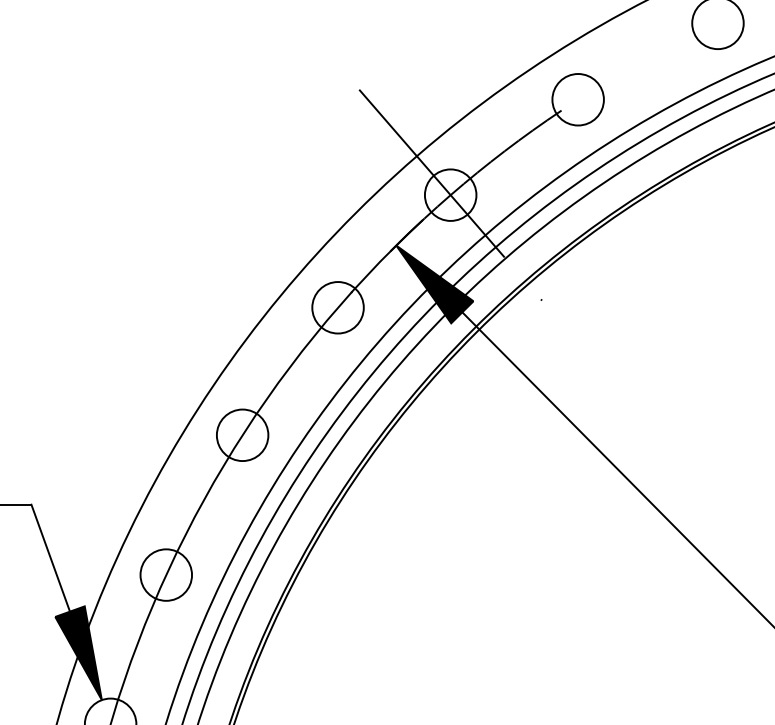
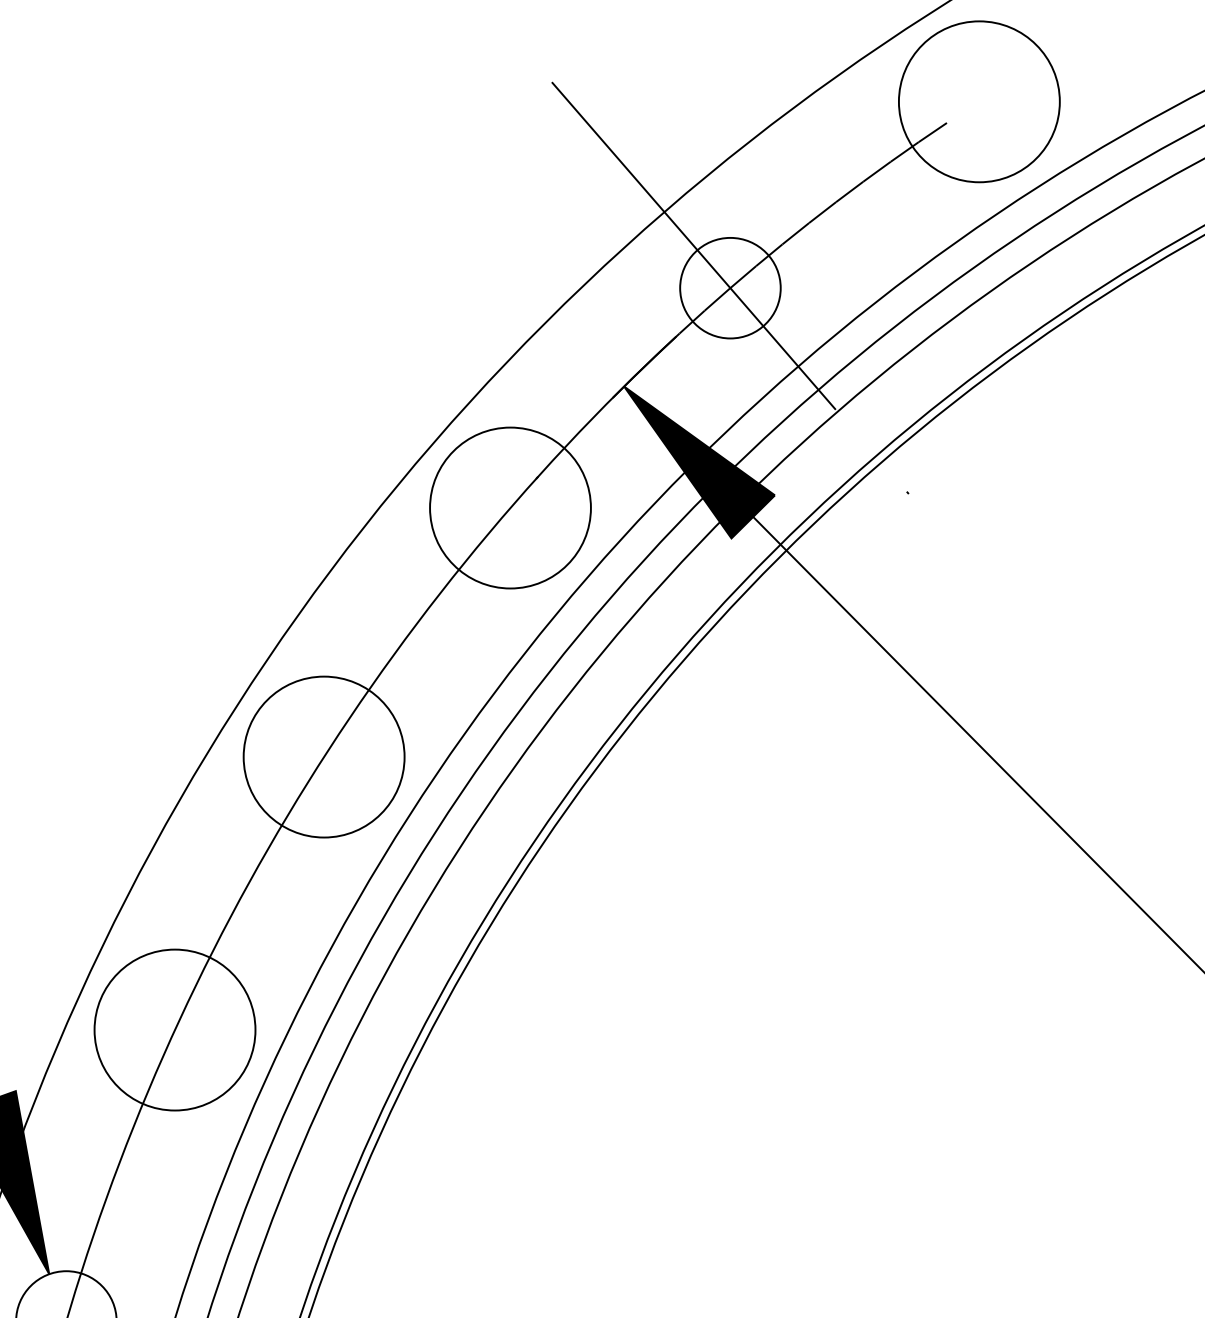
circle: (577, 99) -> (978, 101), size x1.6
circle: (337, 307) -> (509, 507), size x1.6
circle: (242, 435) -> (323, 757), size x1.6
circle: (166, 574) -> (175, 1028), size x1.6

